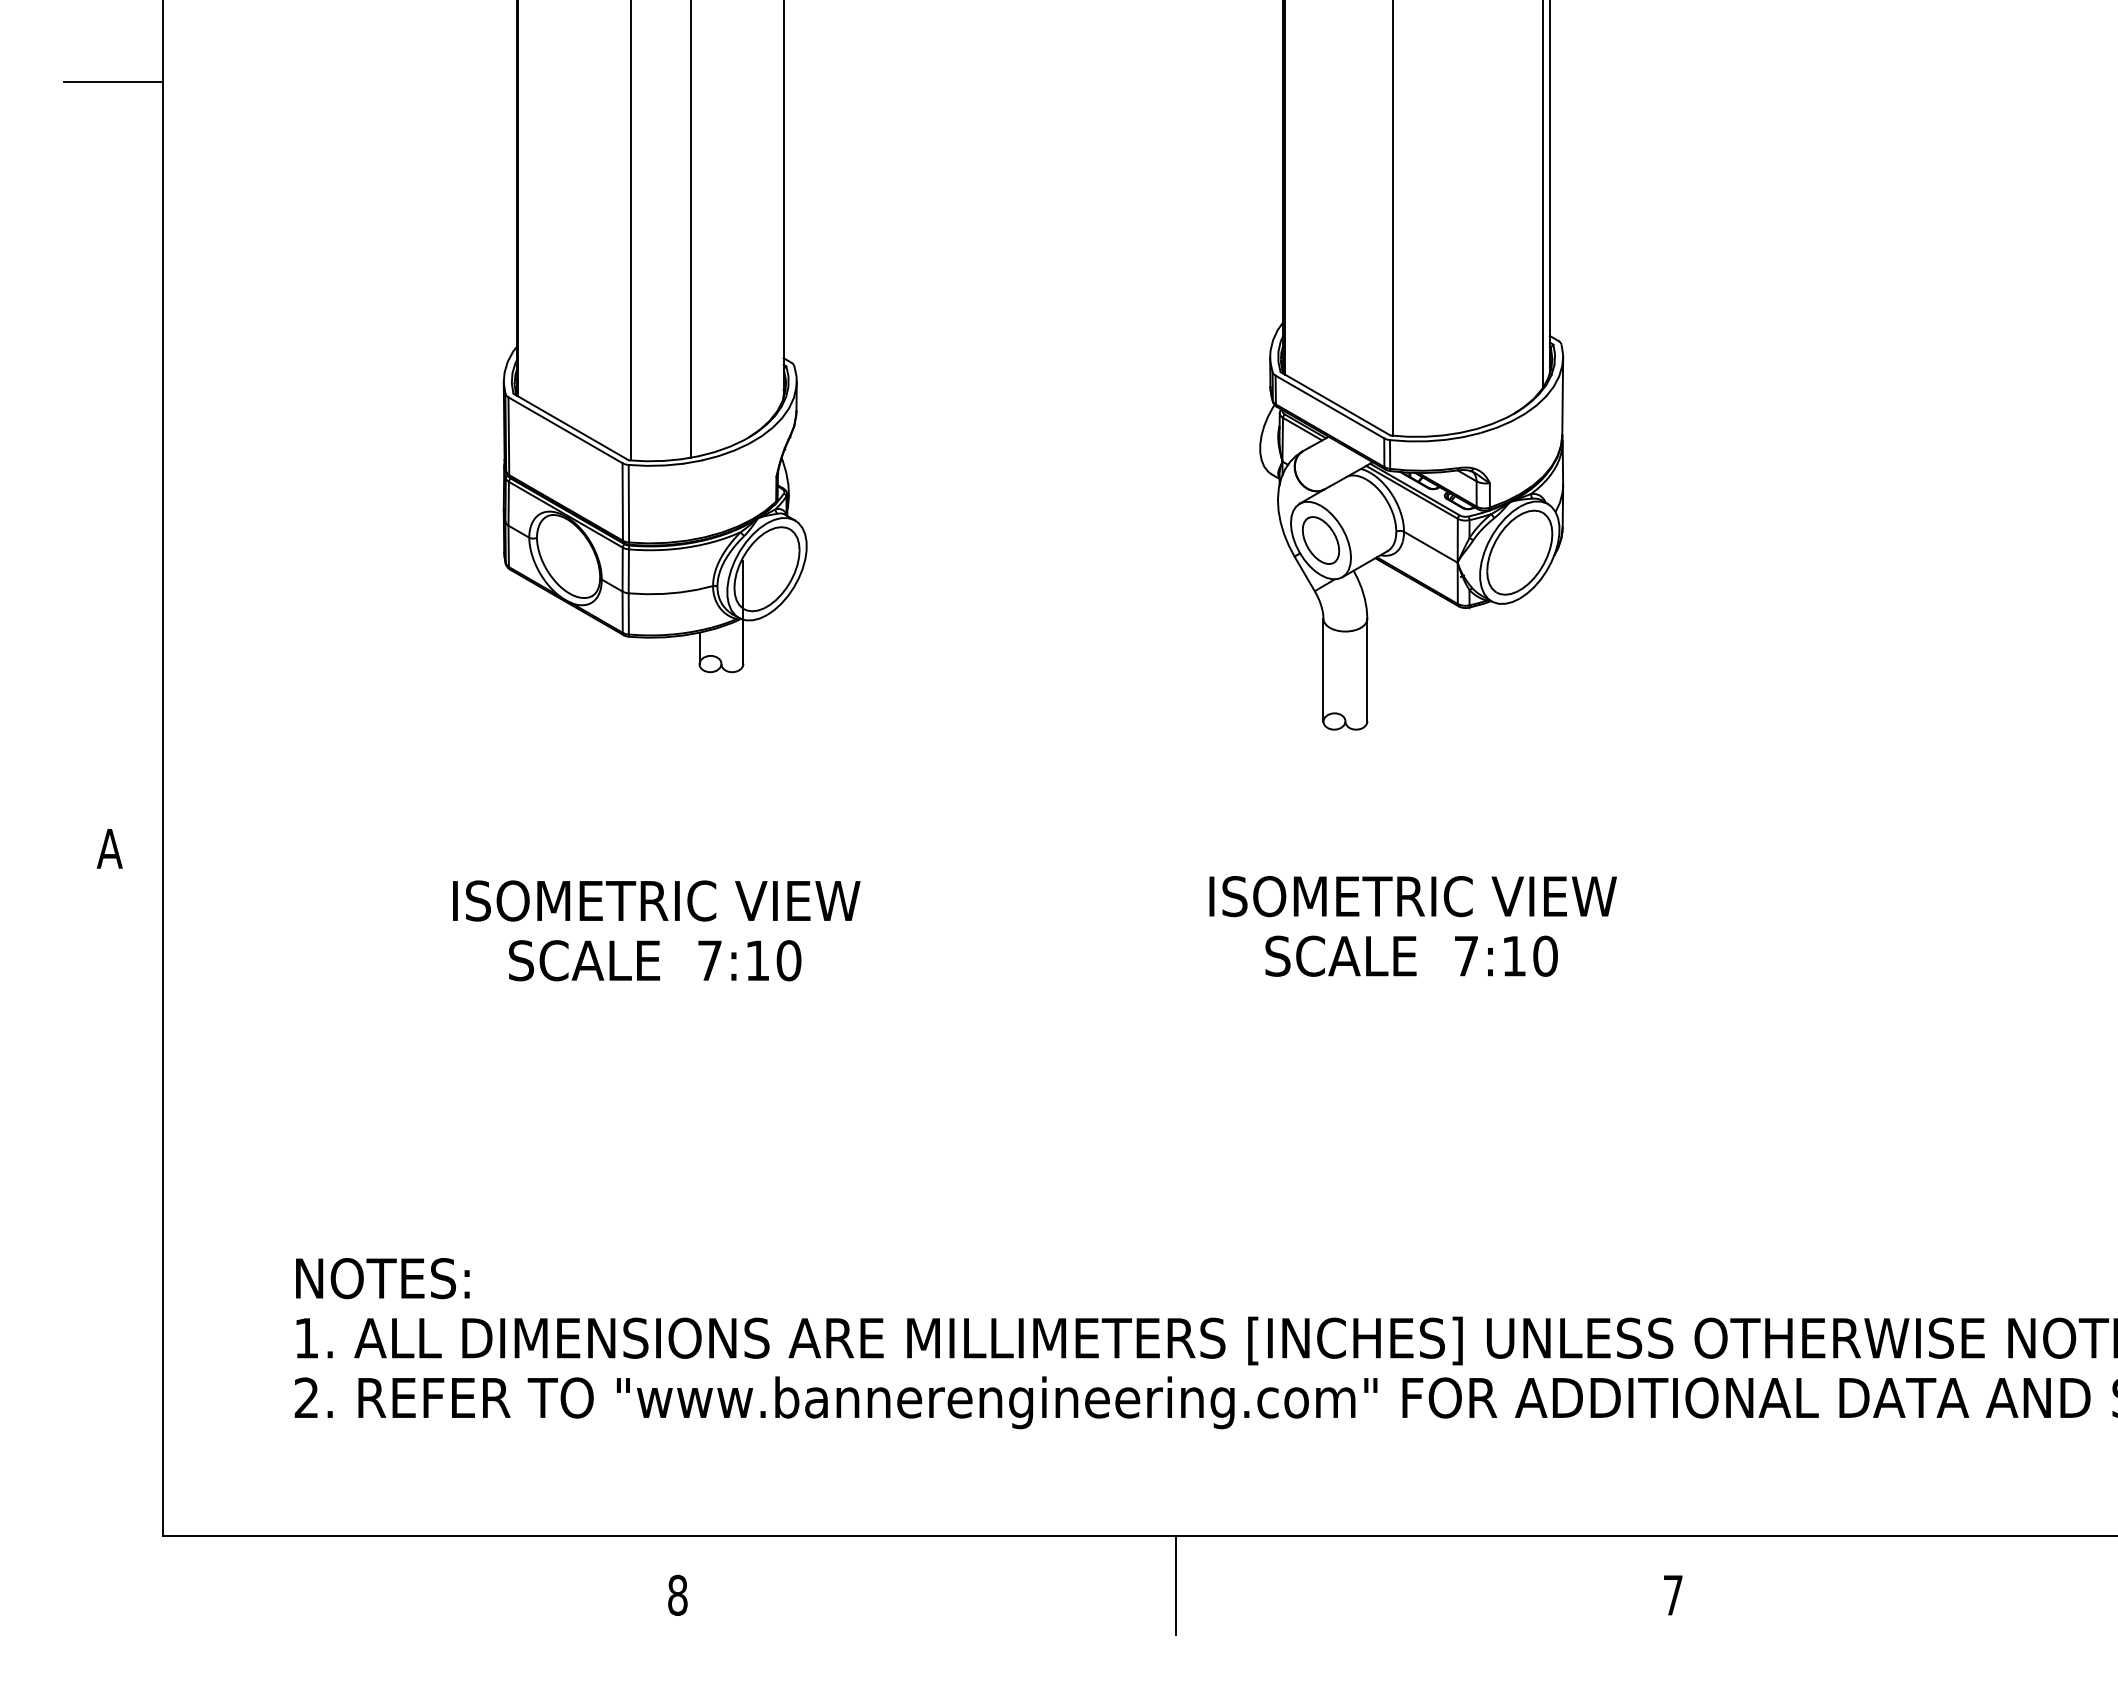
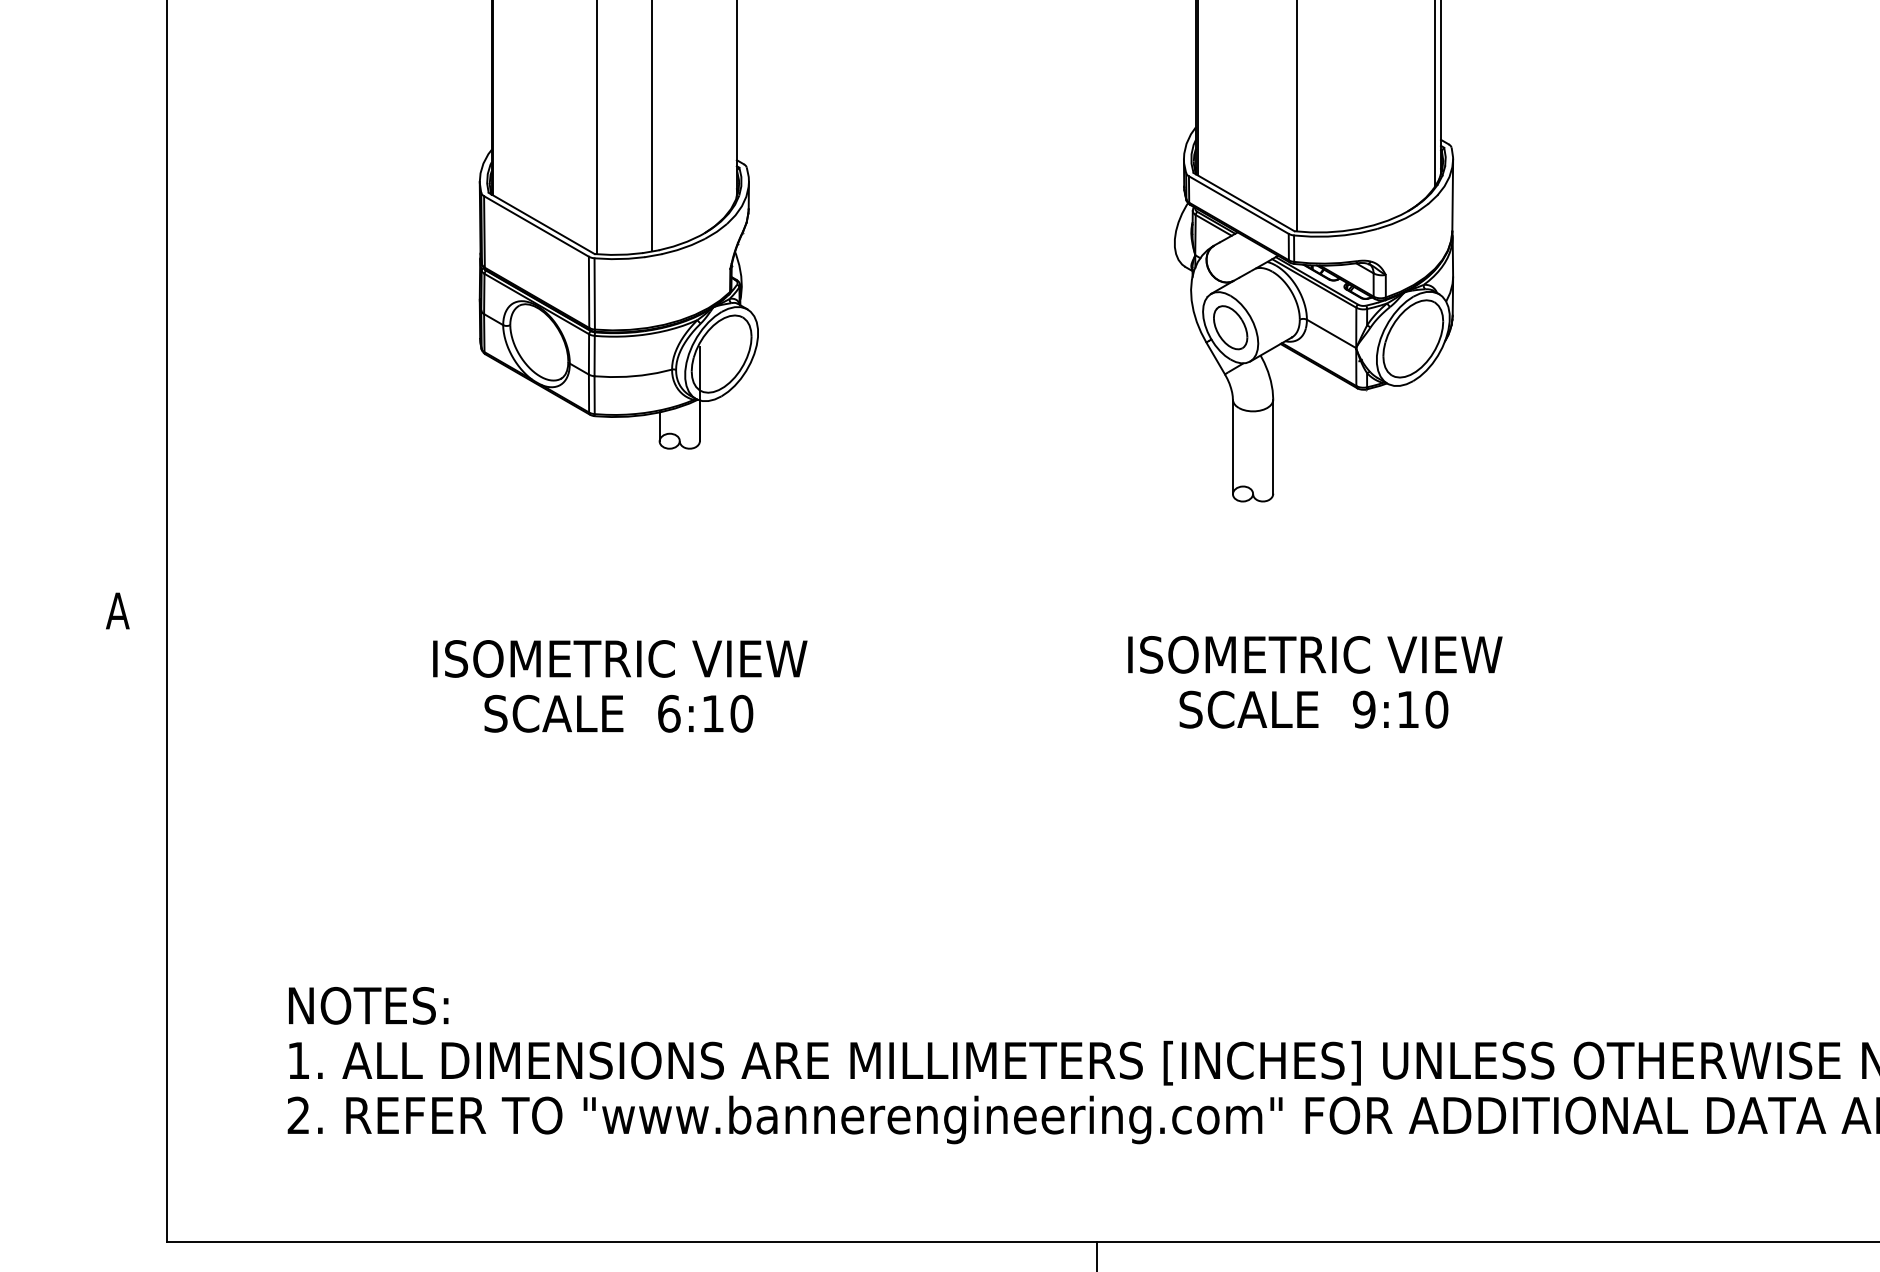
text: (1466, 955) -> (1364, 709), 7:10 -> 9:10
text: (709, 960) -> (668, 713), 7:10 -> 6:10

